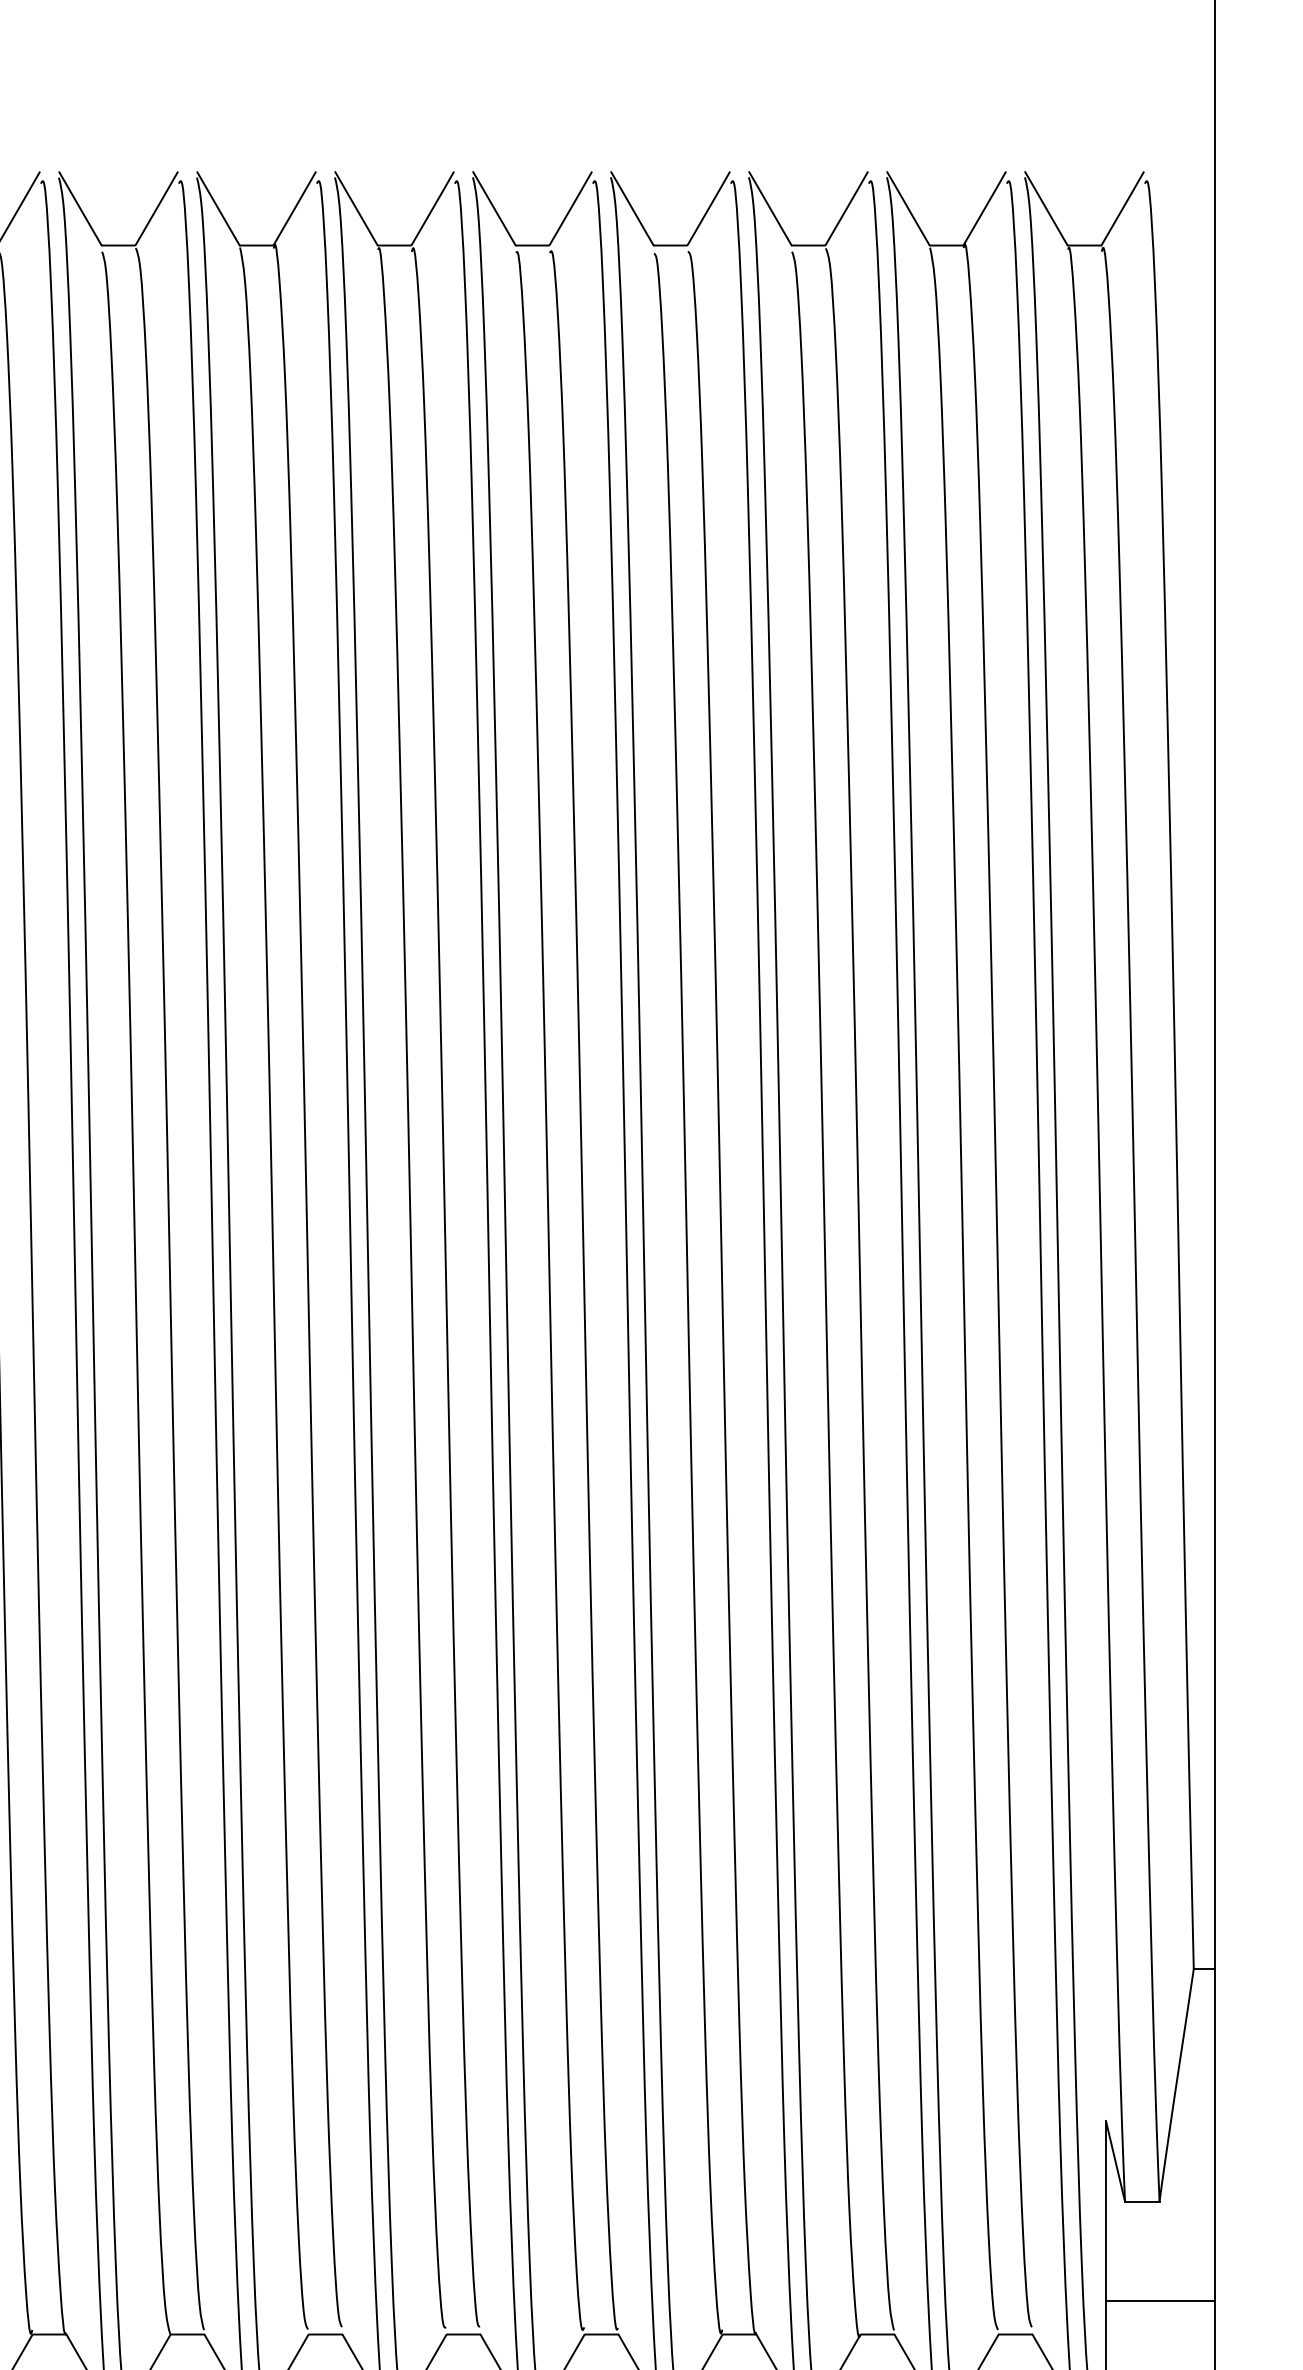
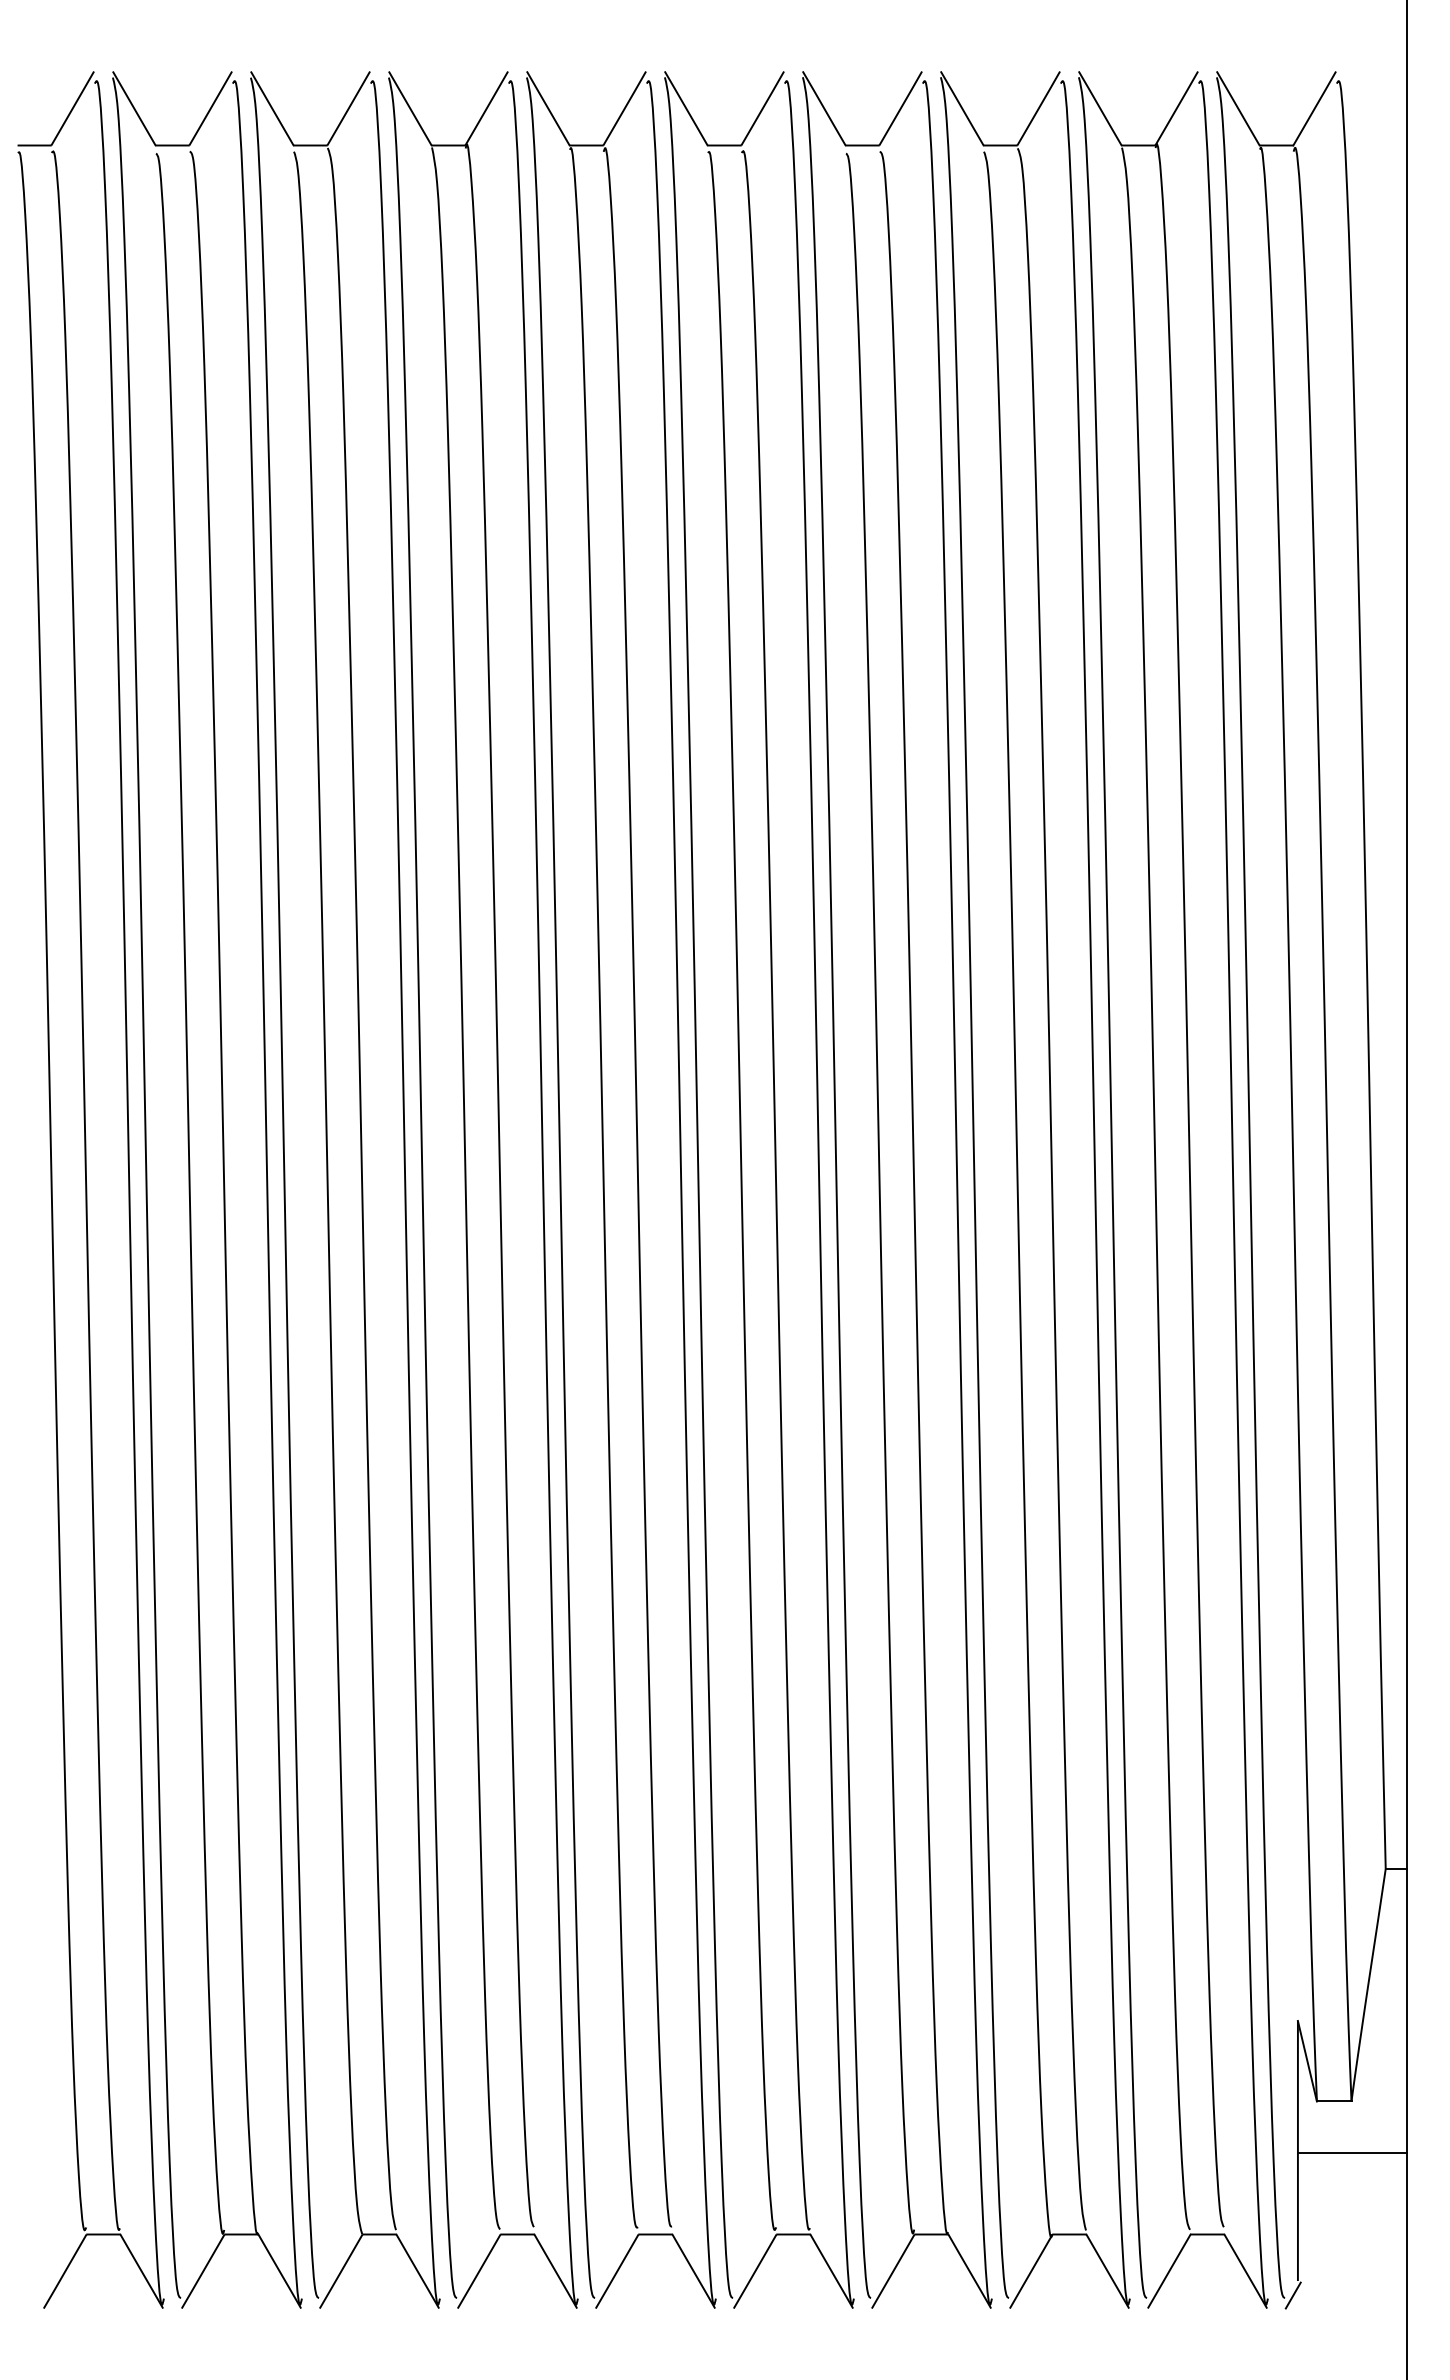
line: (1159, 2300) -> (1351, 2152), moved

